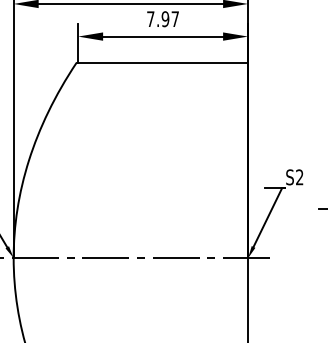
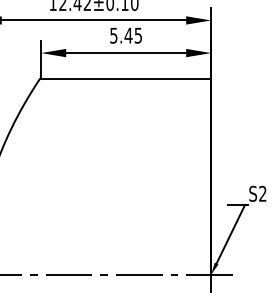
text: (162, 19) -> (125, 35), 7.97 -> 5.45

